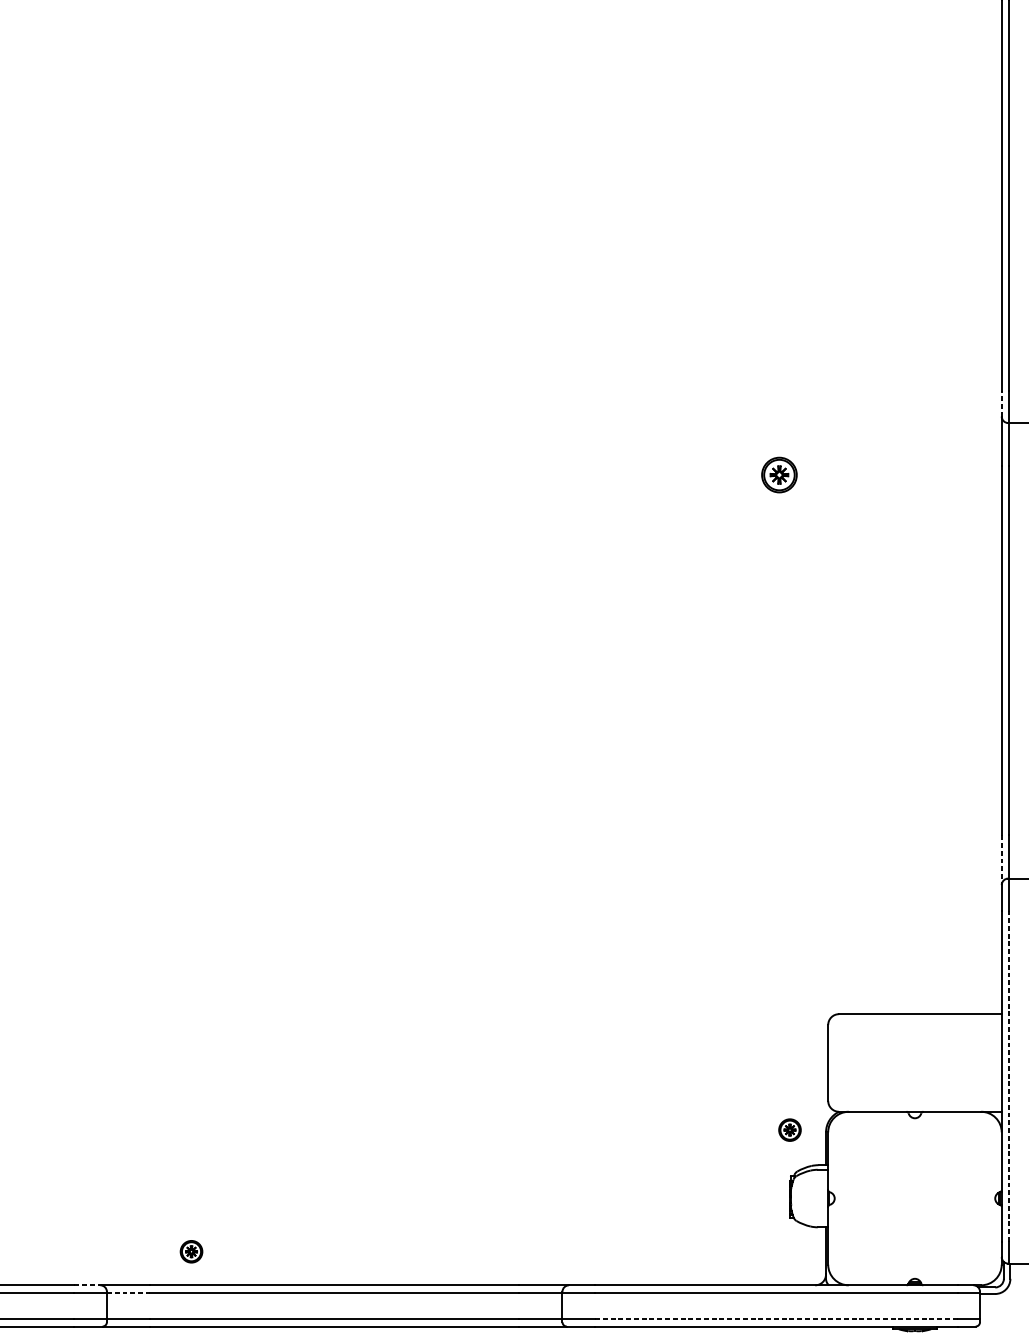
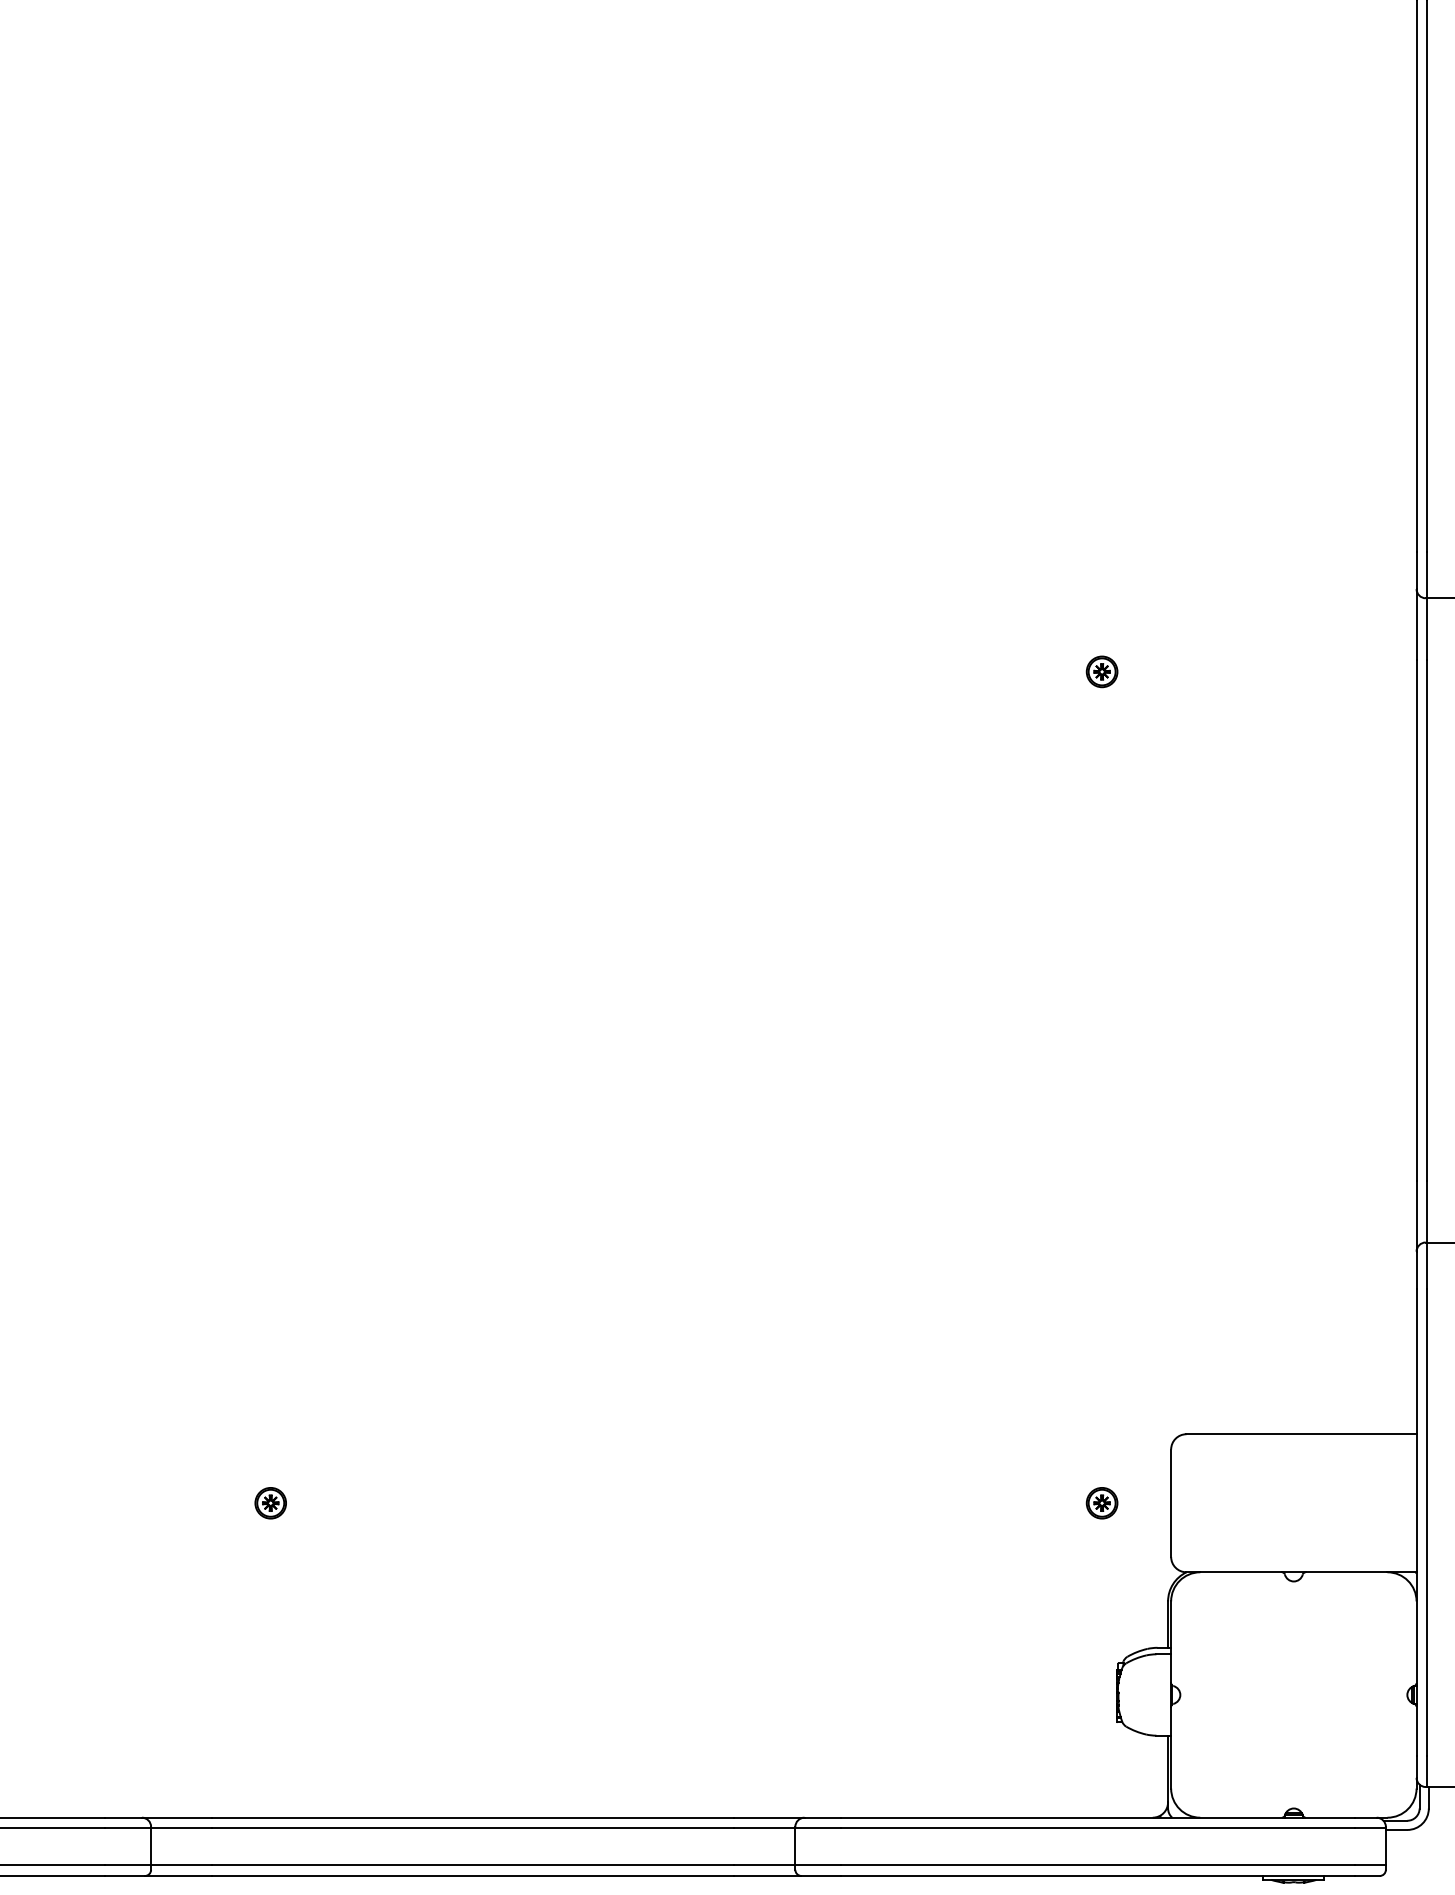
line: (1001, 403) -> (1416, 570), dashed -> solid
part: (778, 474) -> (1101, 671), size x0.62
line: (1001, 860) -> (1416, 1216), dashed -> solid
line: (1009, 1076) -> (1427, 1522), dashed -> solid
part: (789, 1130) -> (1101, 1503), moved
part: (191, 1251) -> (270, 1503), moved
line: (88, 1285) -> (124, 1817), dashed -> solid
line: (128, 1292) -> (181, 1828), dashed -> solid
line: (776, 1319) -> (1098, 1865), dashed -> solid

